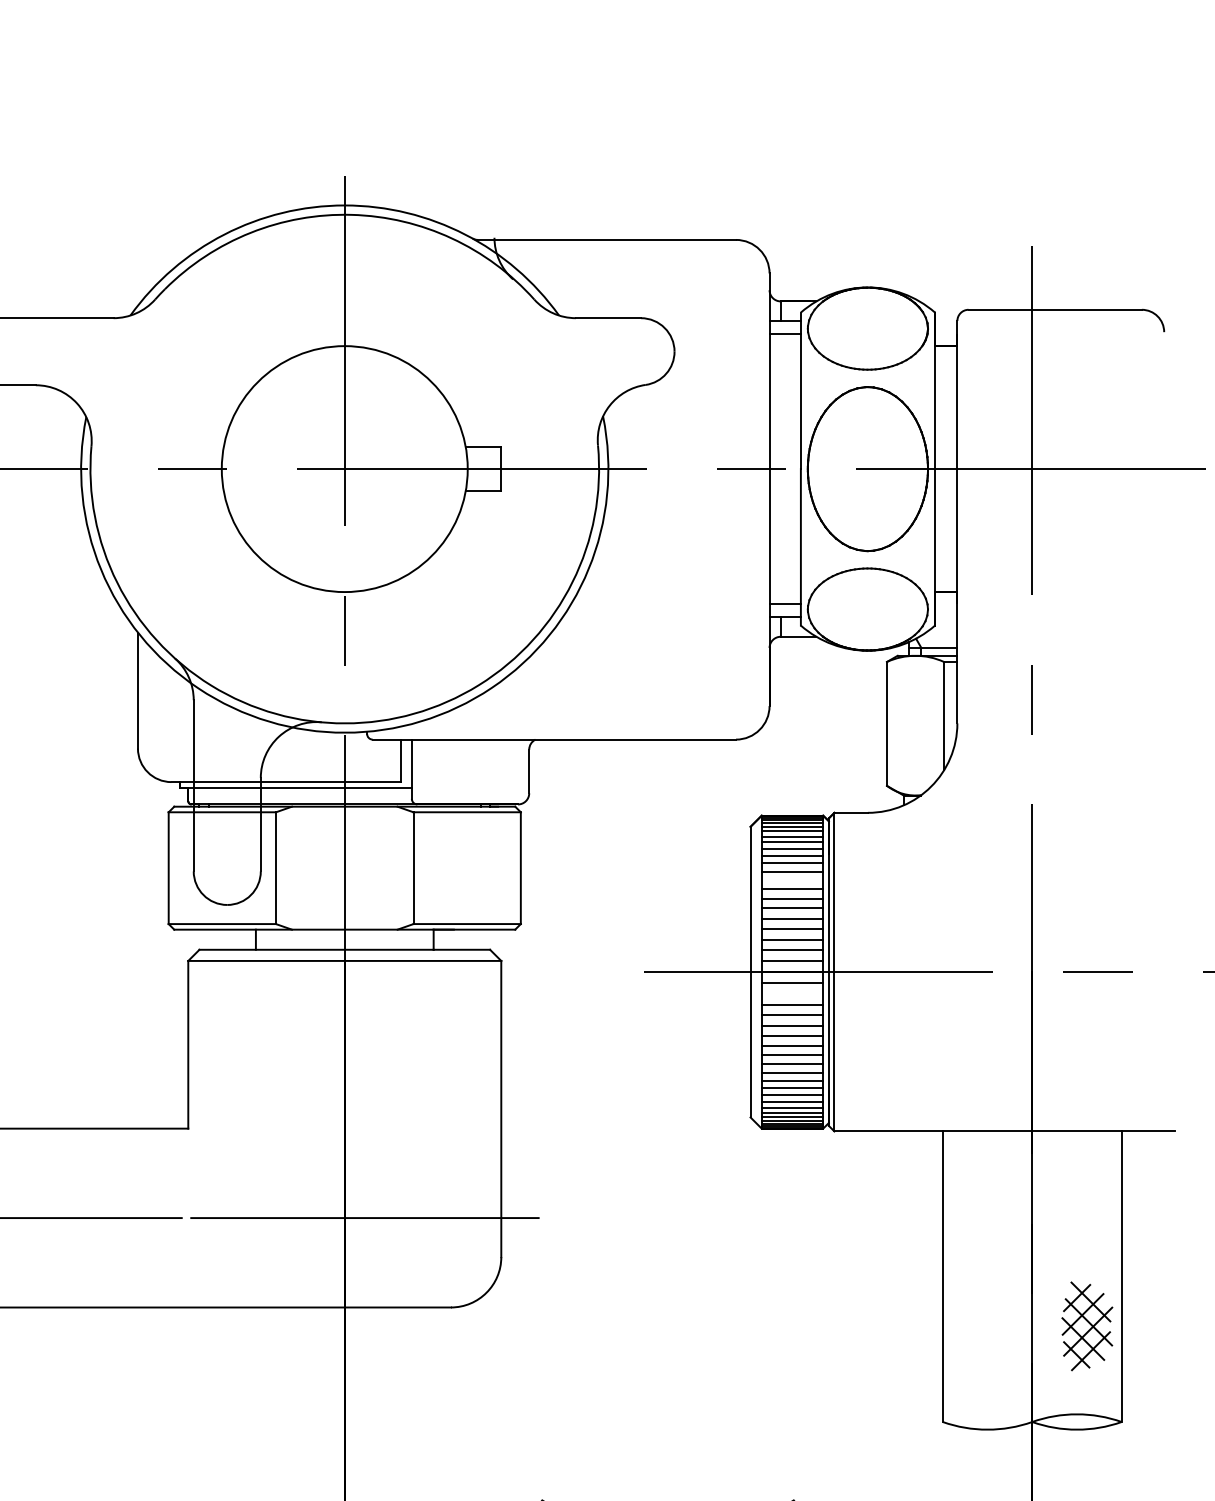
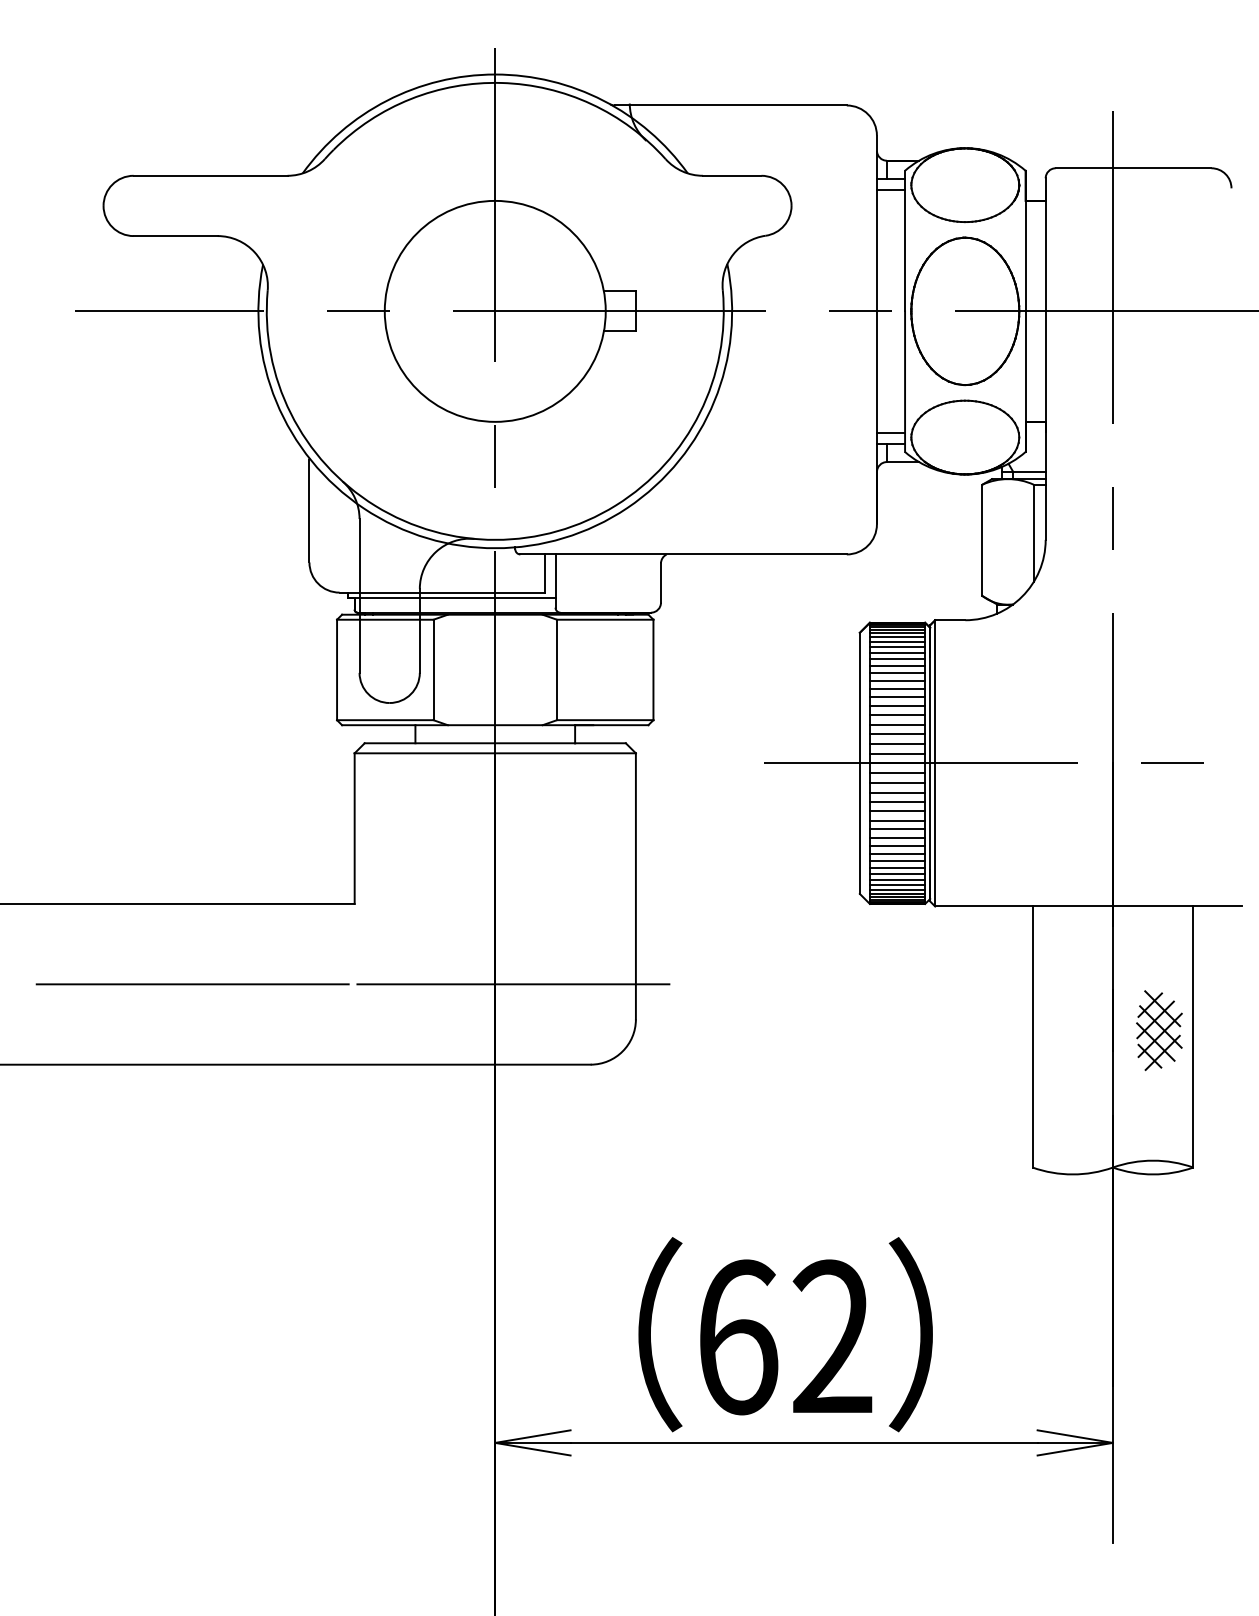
line: (792, 879) -> (897, 680), added
line: (792, 993) -> (897, 782), added
part: (1087, 1326) -> (1159, 1030), moved

